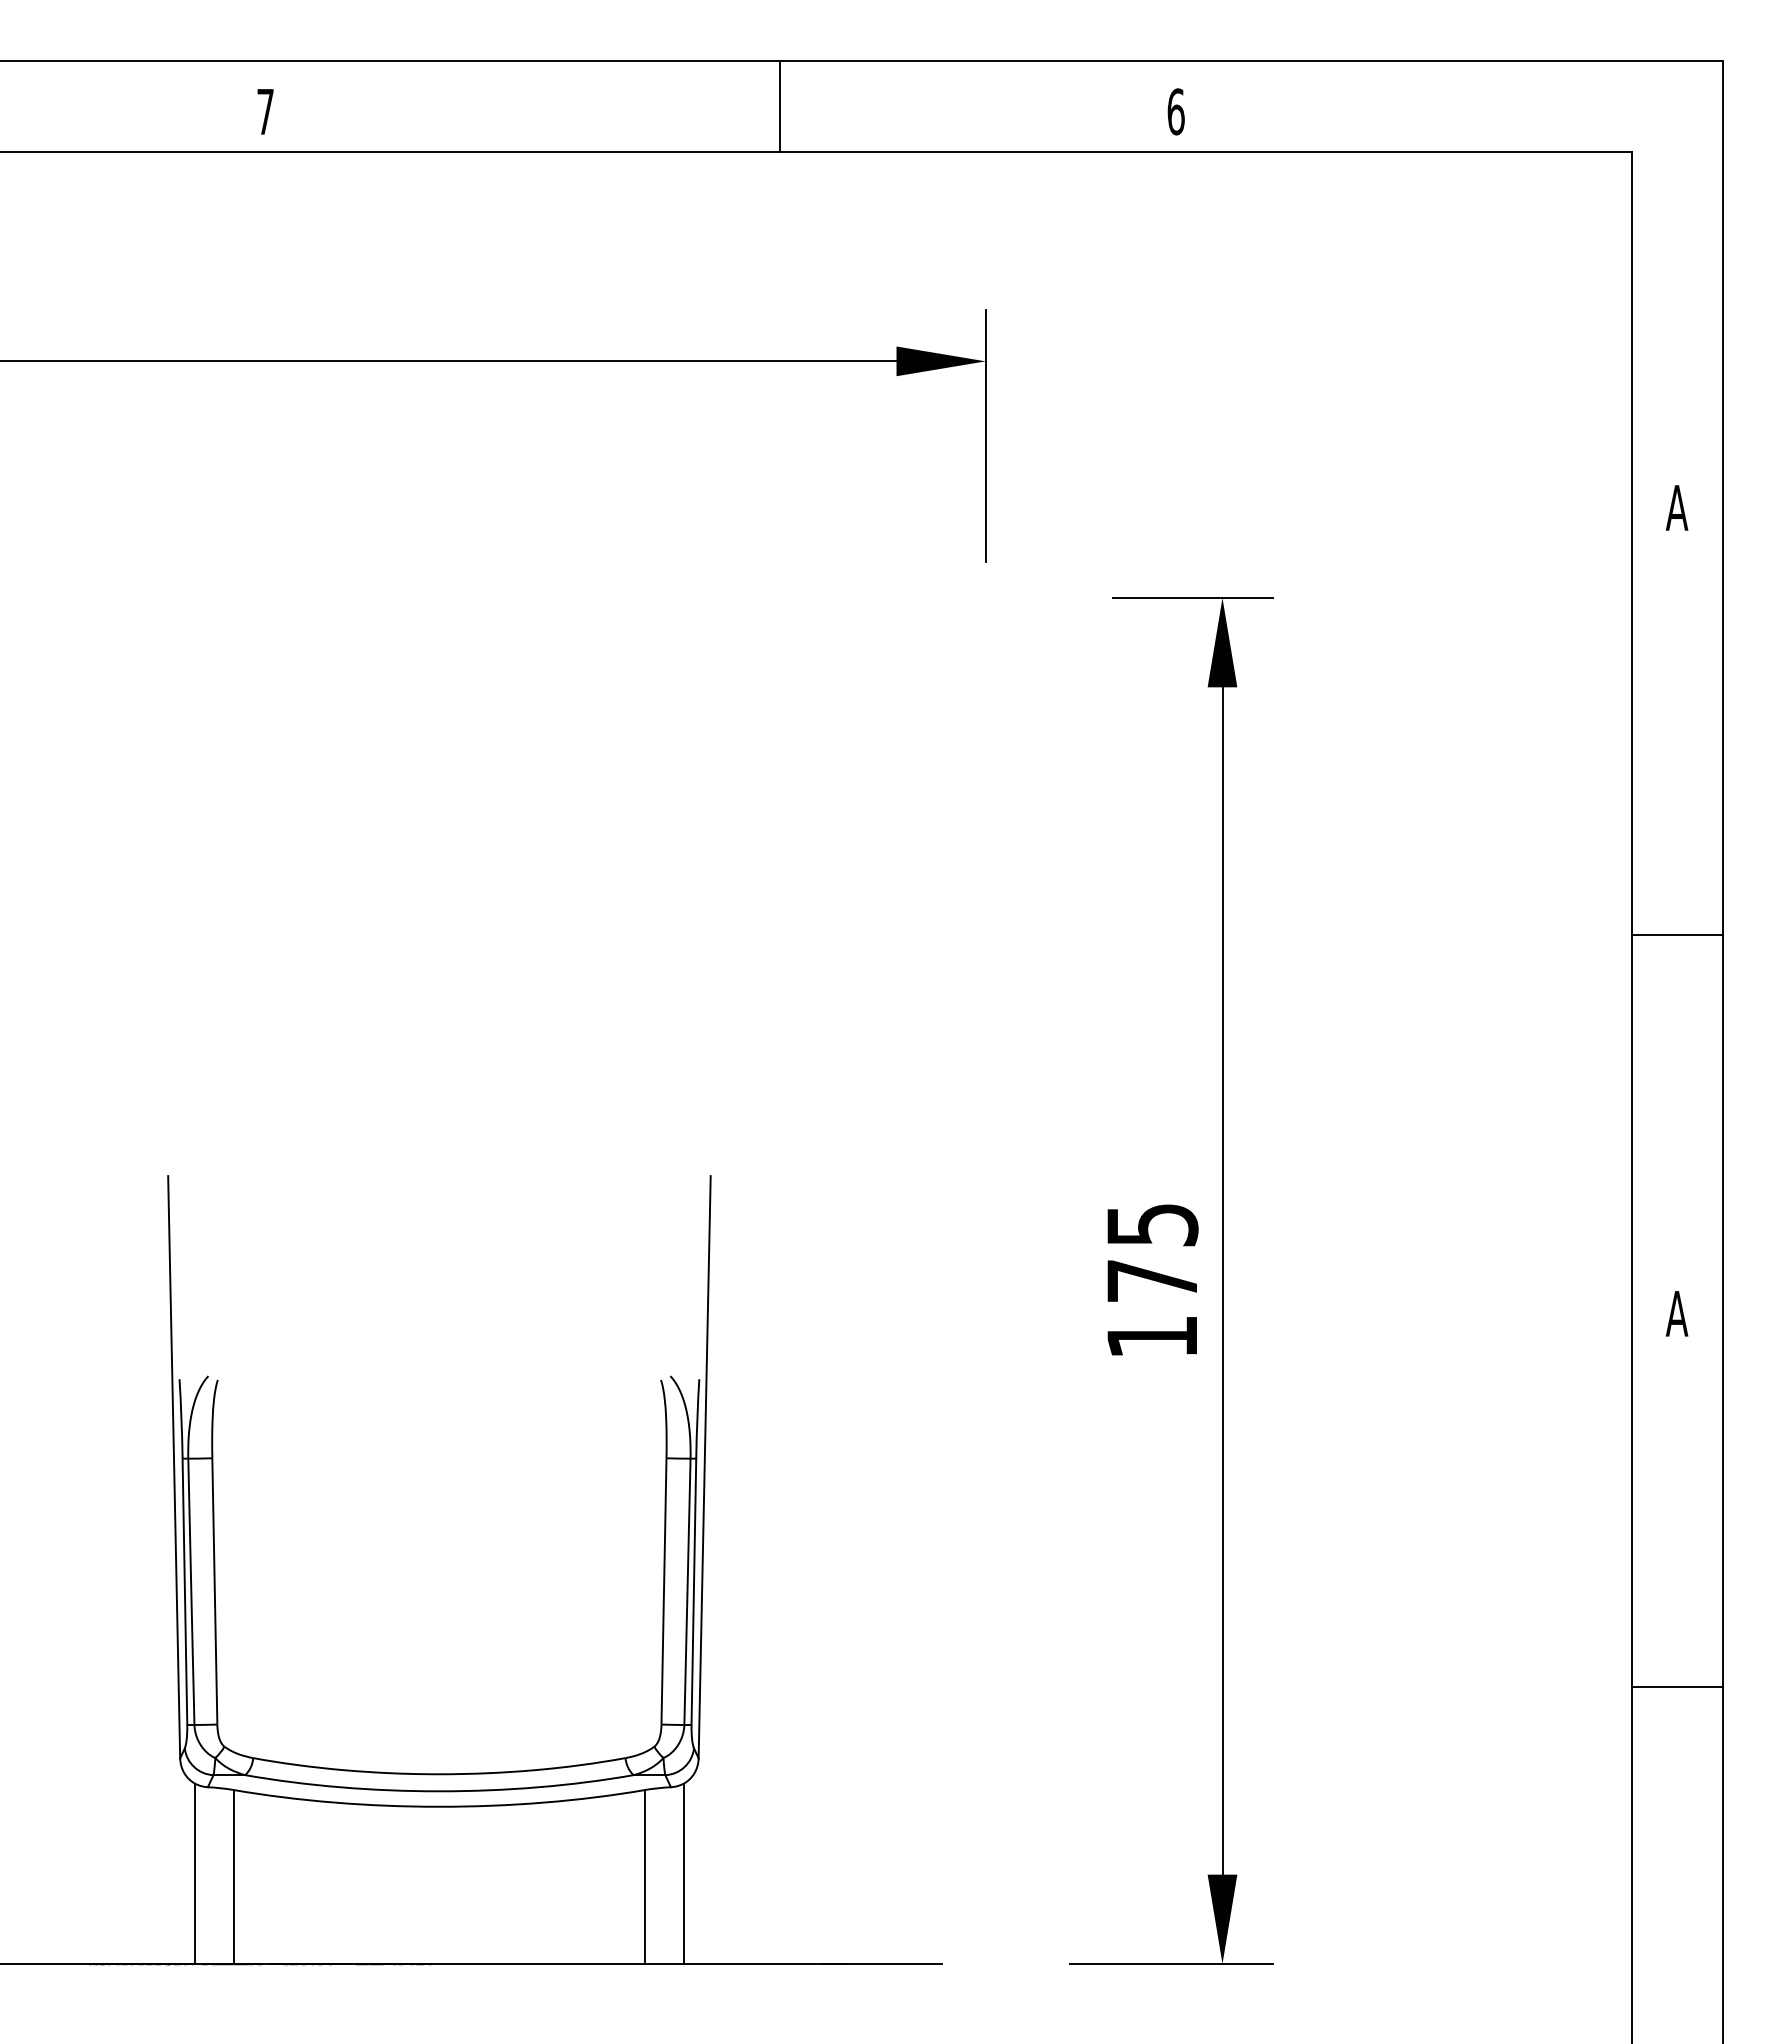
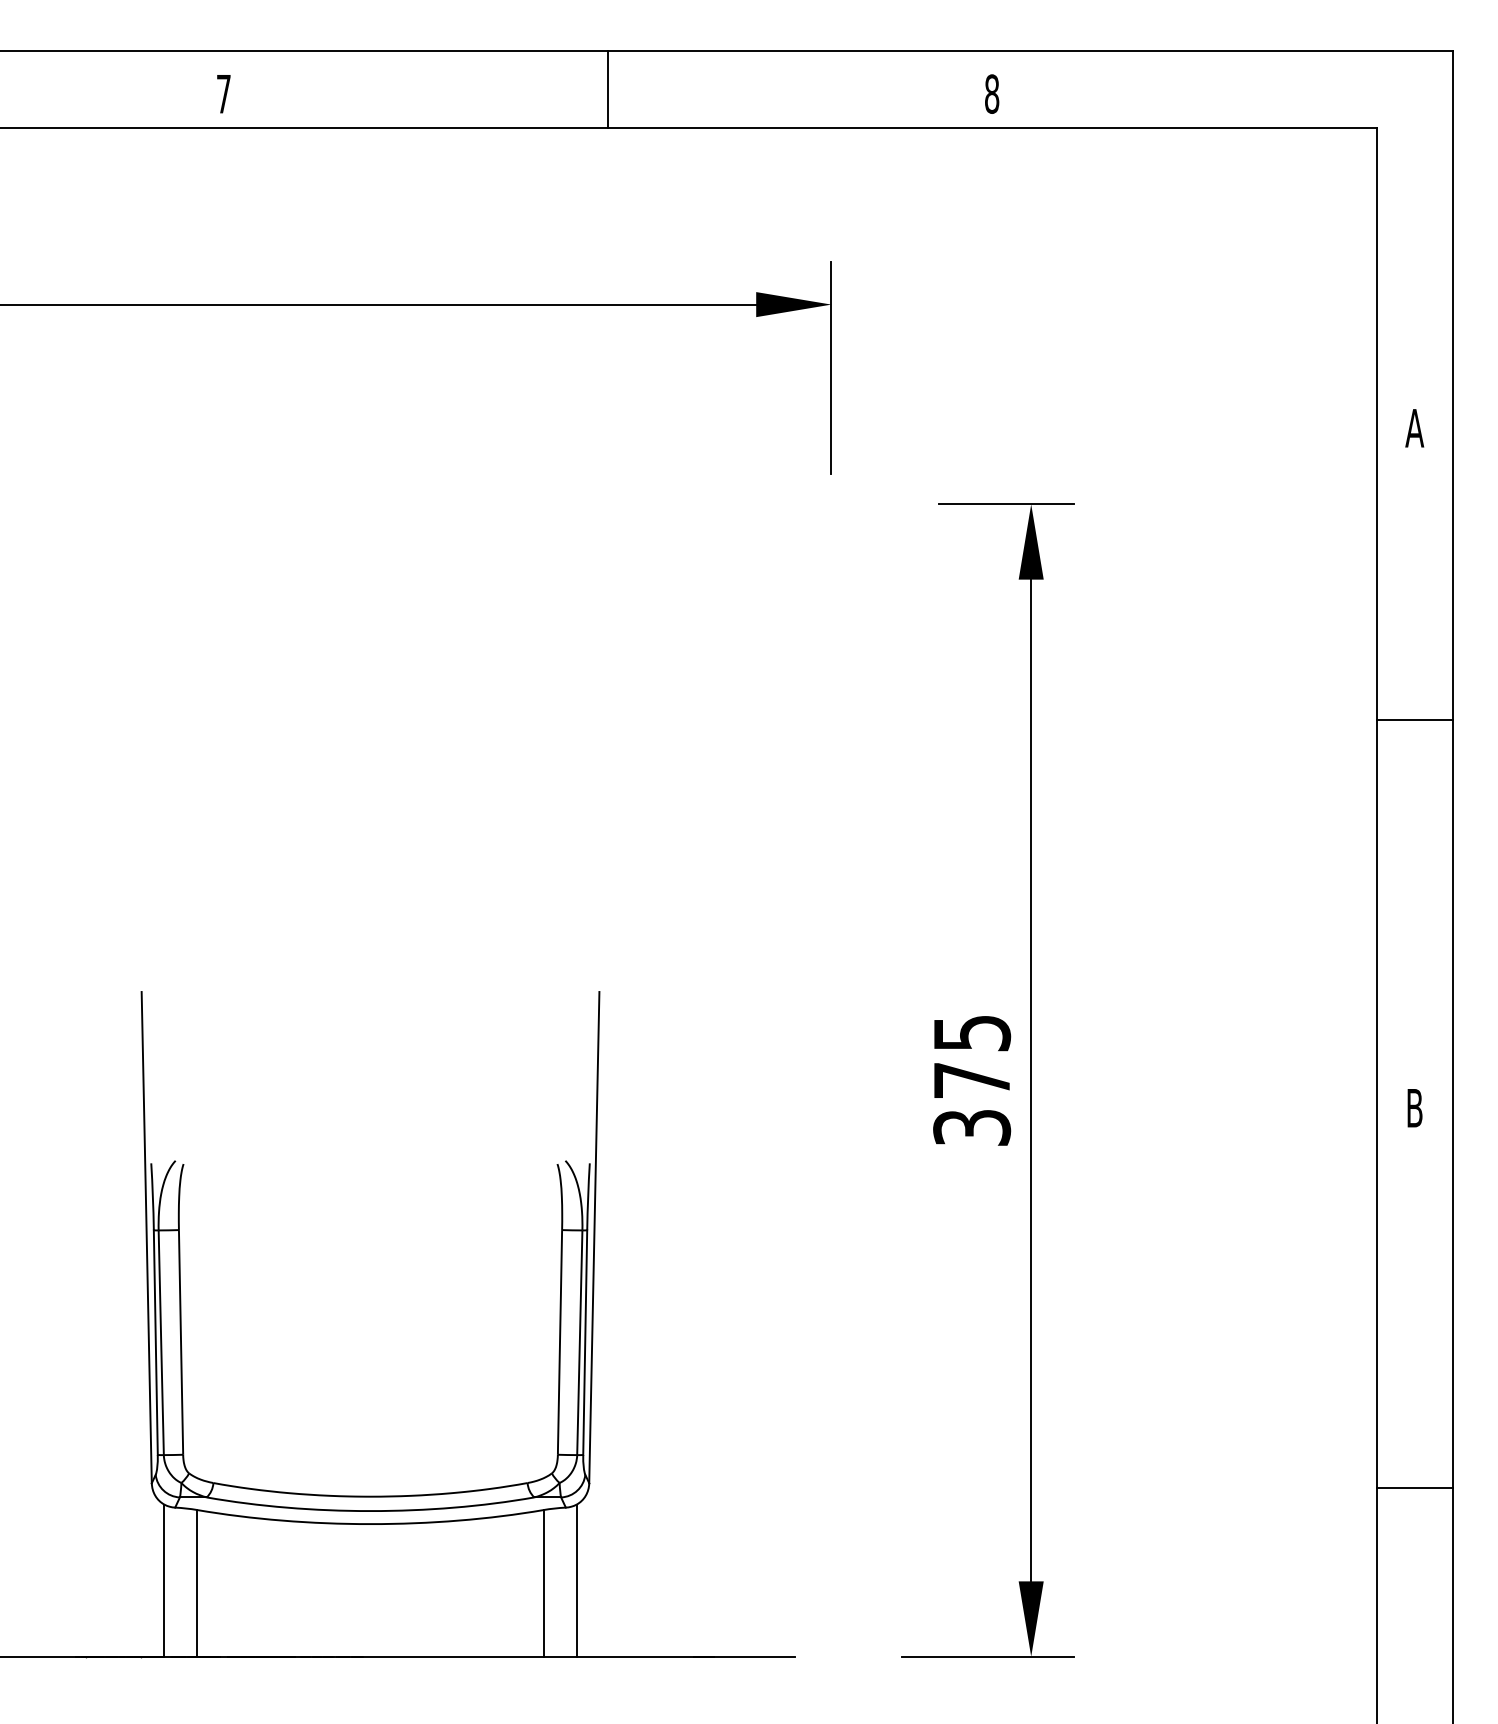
line: (780, 106) -> (608, 89), moved
text: (1175, 111) -> (991, 93), 6 -> 8
line: (1676, 935) -> (1414, 719), moved
text: (1676, 1313) -> (1414, 1107), A -> B
text: (1152, 1337) -> (972, 1128), 175 -> 375
line: (1676, 1687) -> (1414, 1488), moved

